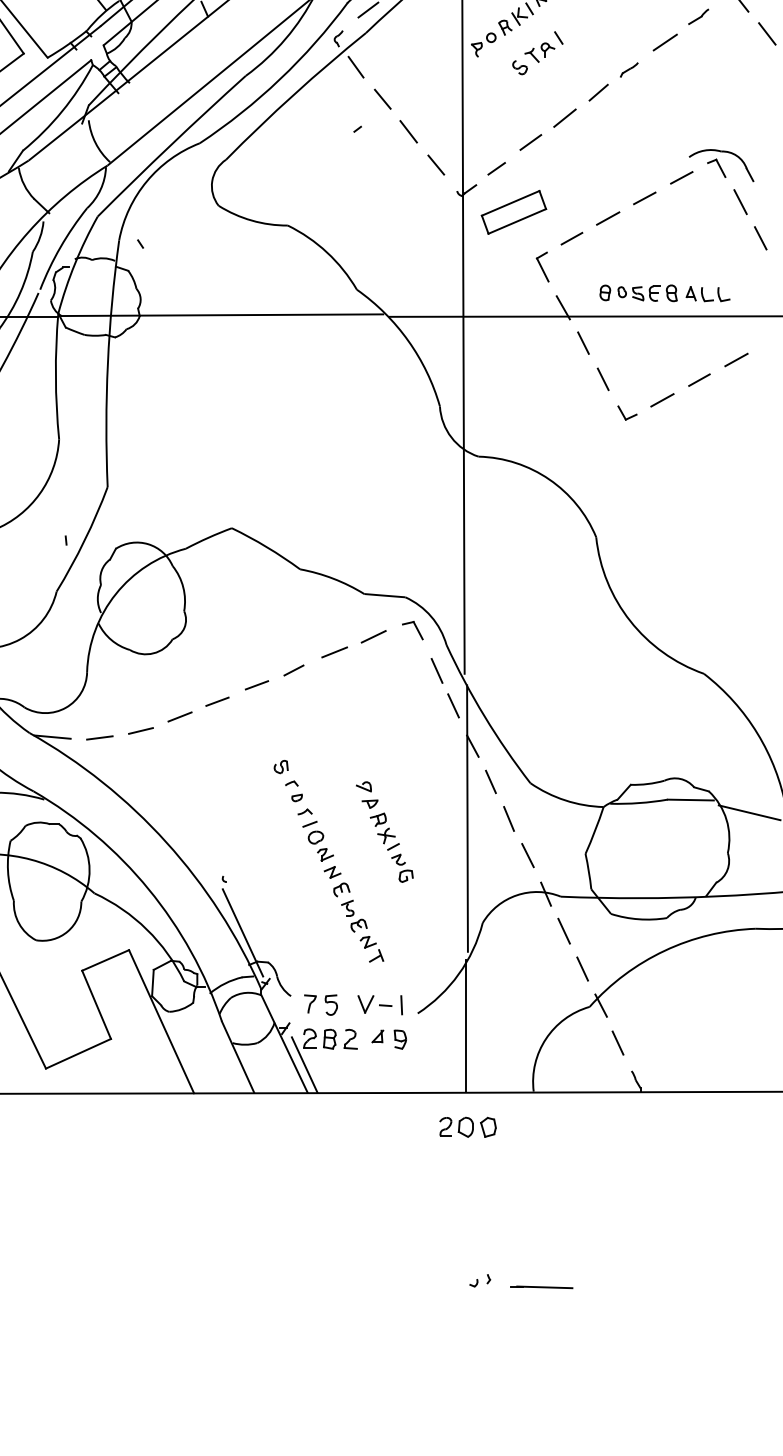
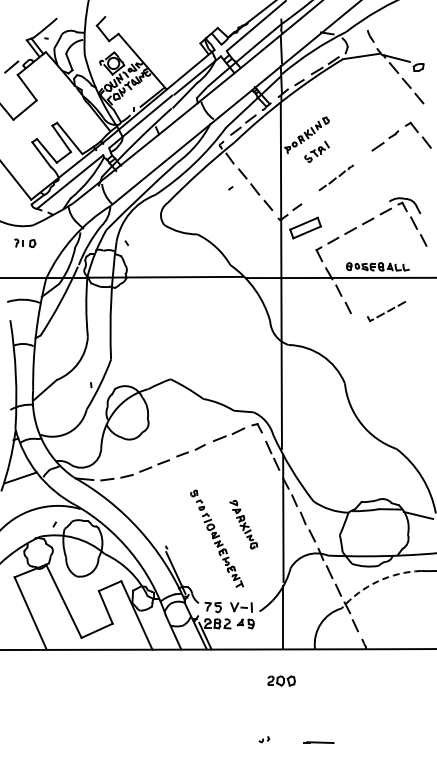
part: (578, 106) -> (336, 177), size x0.6
part: (683, 386) -> (386, 311), size x0.6
arc: (664, 950) -> (377, 581), solid -> dashed
part: (467, 1126) -> (281, 680), moved
part: (480, 1280) -> (264, 739), moved

